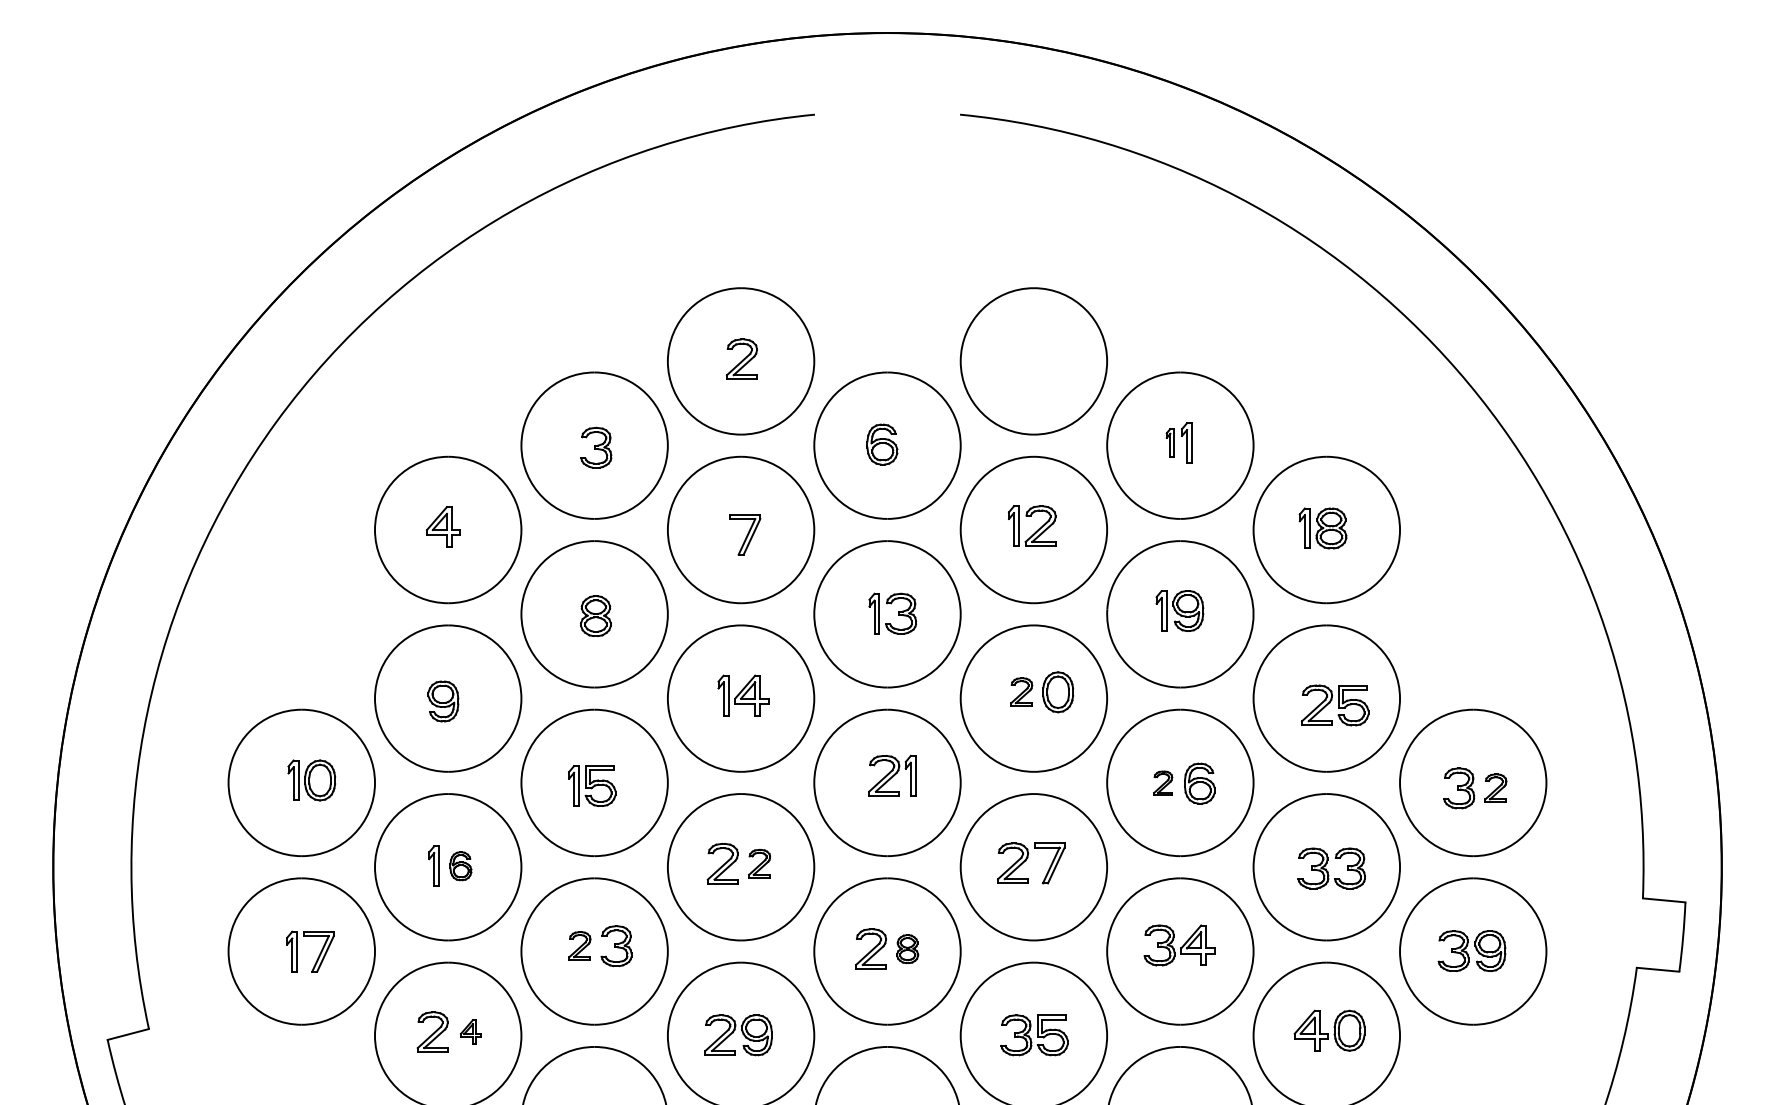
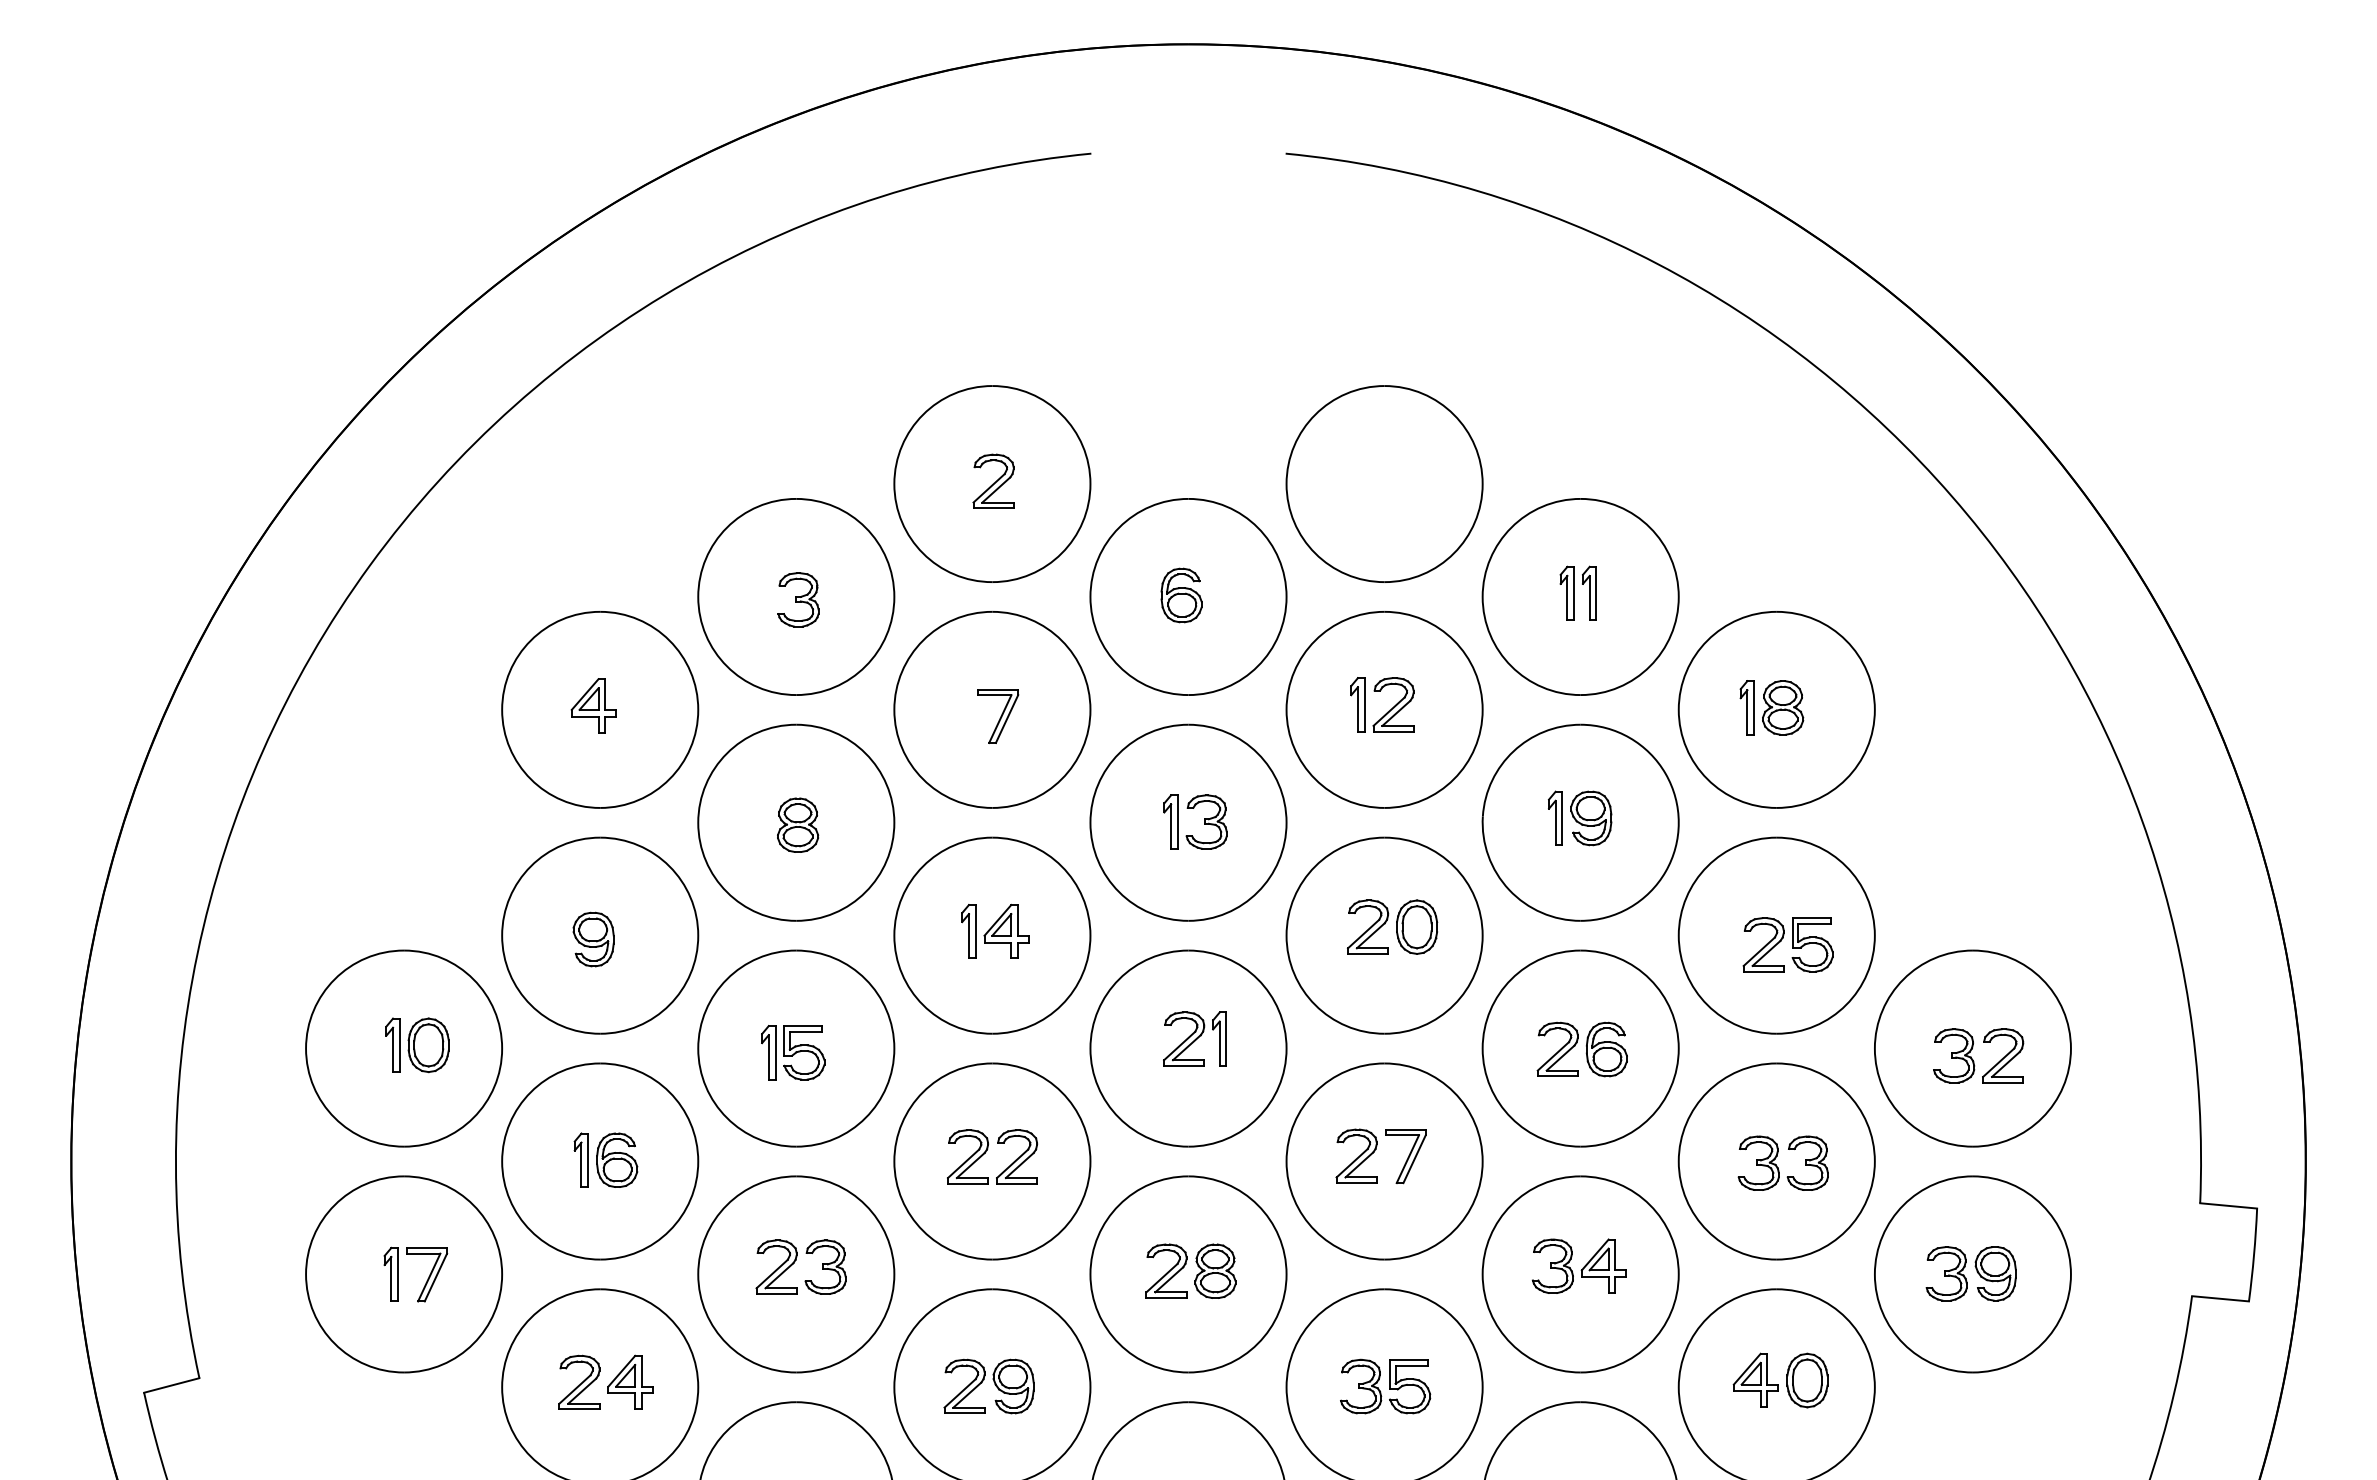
part: (1169, 442) -> (1566, 592), size x1.43
part: (1021, 691) -> (1368, 926), size x1.43
part: (1163, 782) -> (1557, 1048), size x1.67
part: (1496, 788) -> (2003, 1055), size x1.43
part: (759, 863) -> (1017, 1156), size x1.43
part: (461, 865) -> (617, 1159), size x1.43
part: (579, 945) -> (776, 1266), size x1.43
part: (907, 948) -> (1215, 1270), size x1.43
part: (470, 1031) -> (630, 1381), size x1.67

